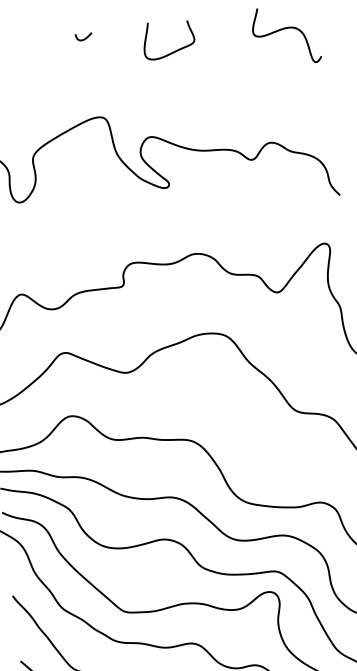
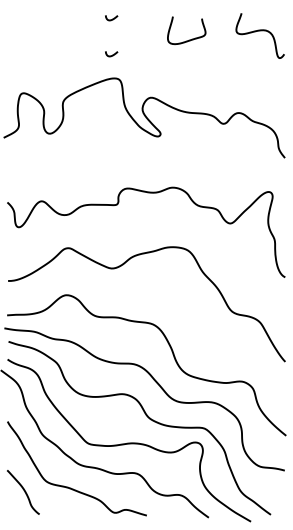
curve: (173, 50) -> (189, 39), moved
curve: (91, 85) -> (112, 54), added

